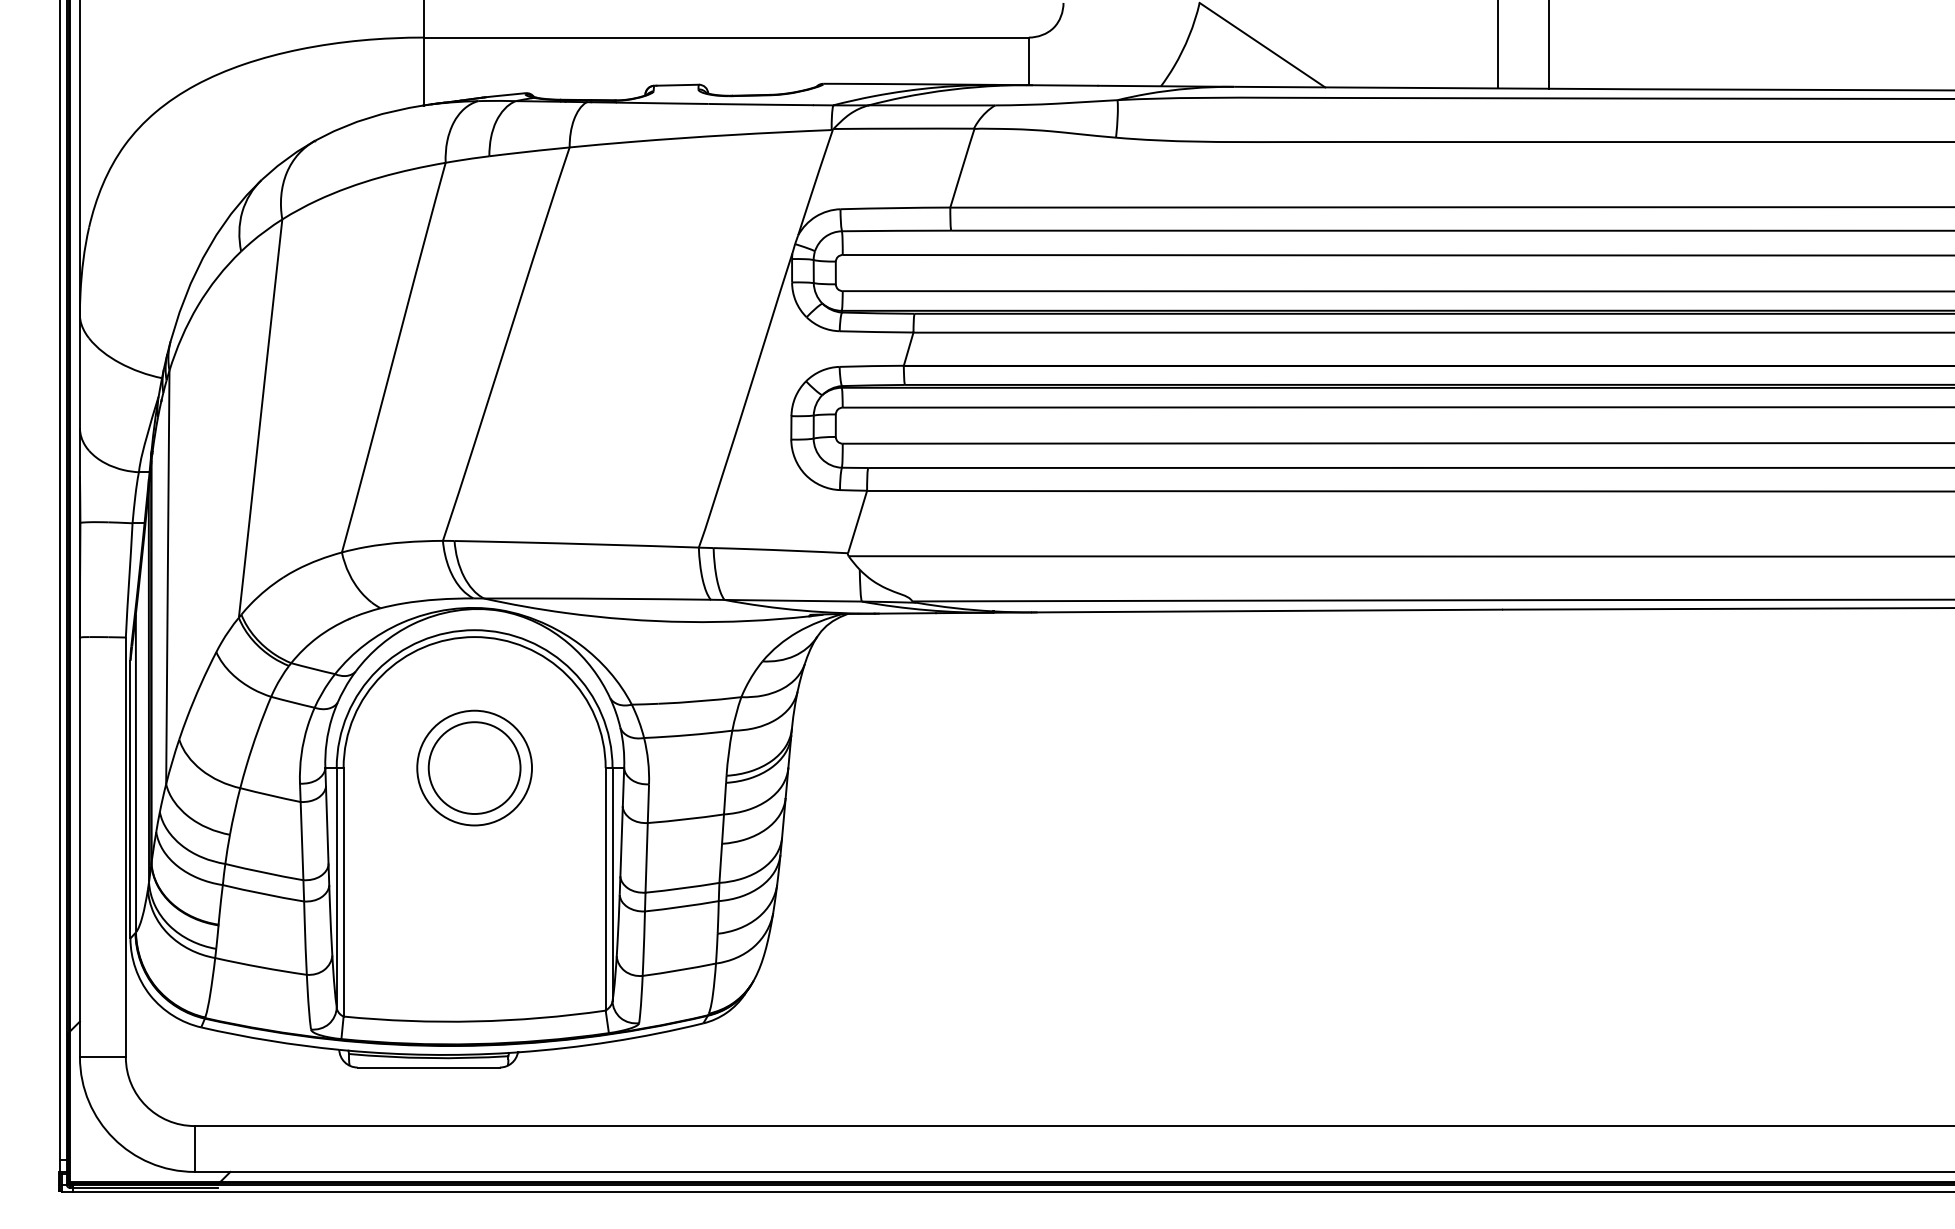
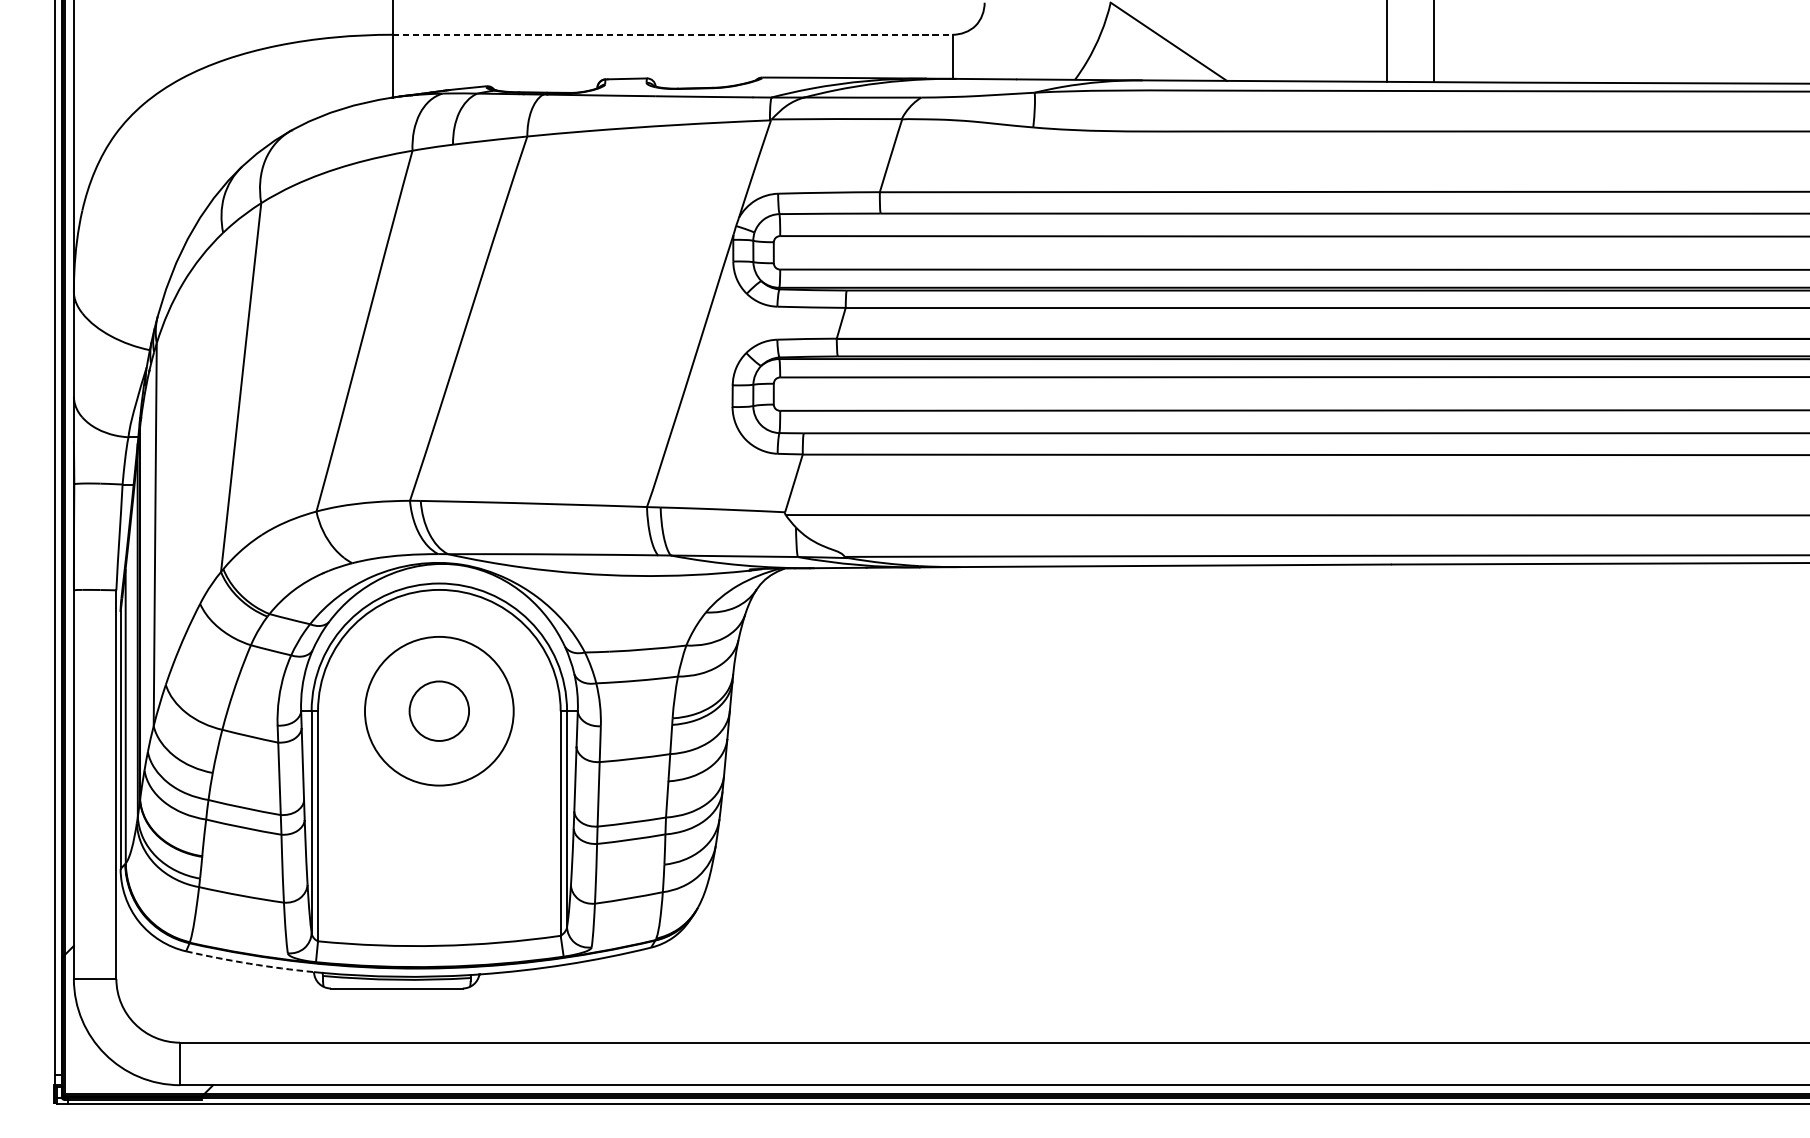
line: (727, 37) -> (673, 34), solid -> dashed
circle: (474, 767) -> (439, 710), size x0.7
circle: (474, 767) -> (439, 710), size x1.4
arc: (269, 1040) -> (249, 963), solid -> dashed

